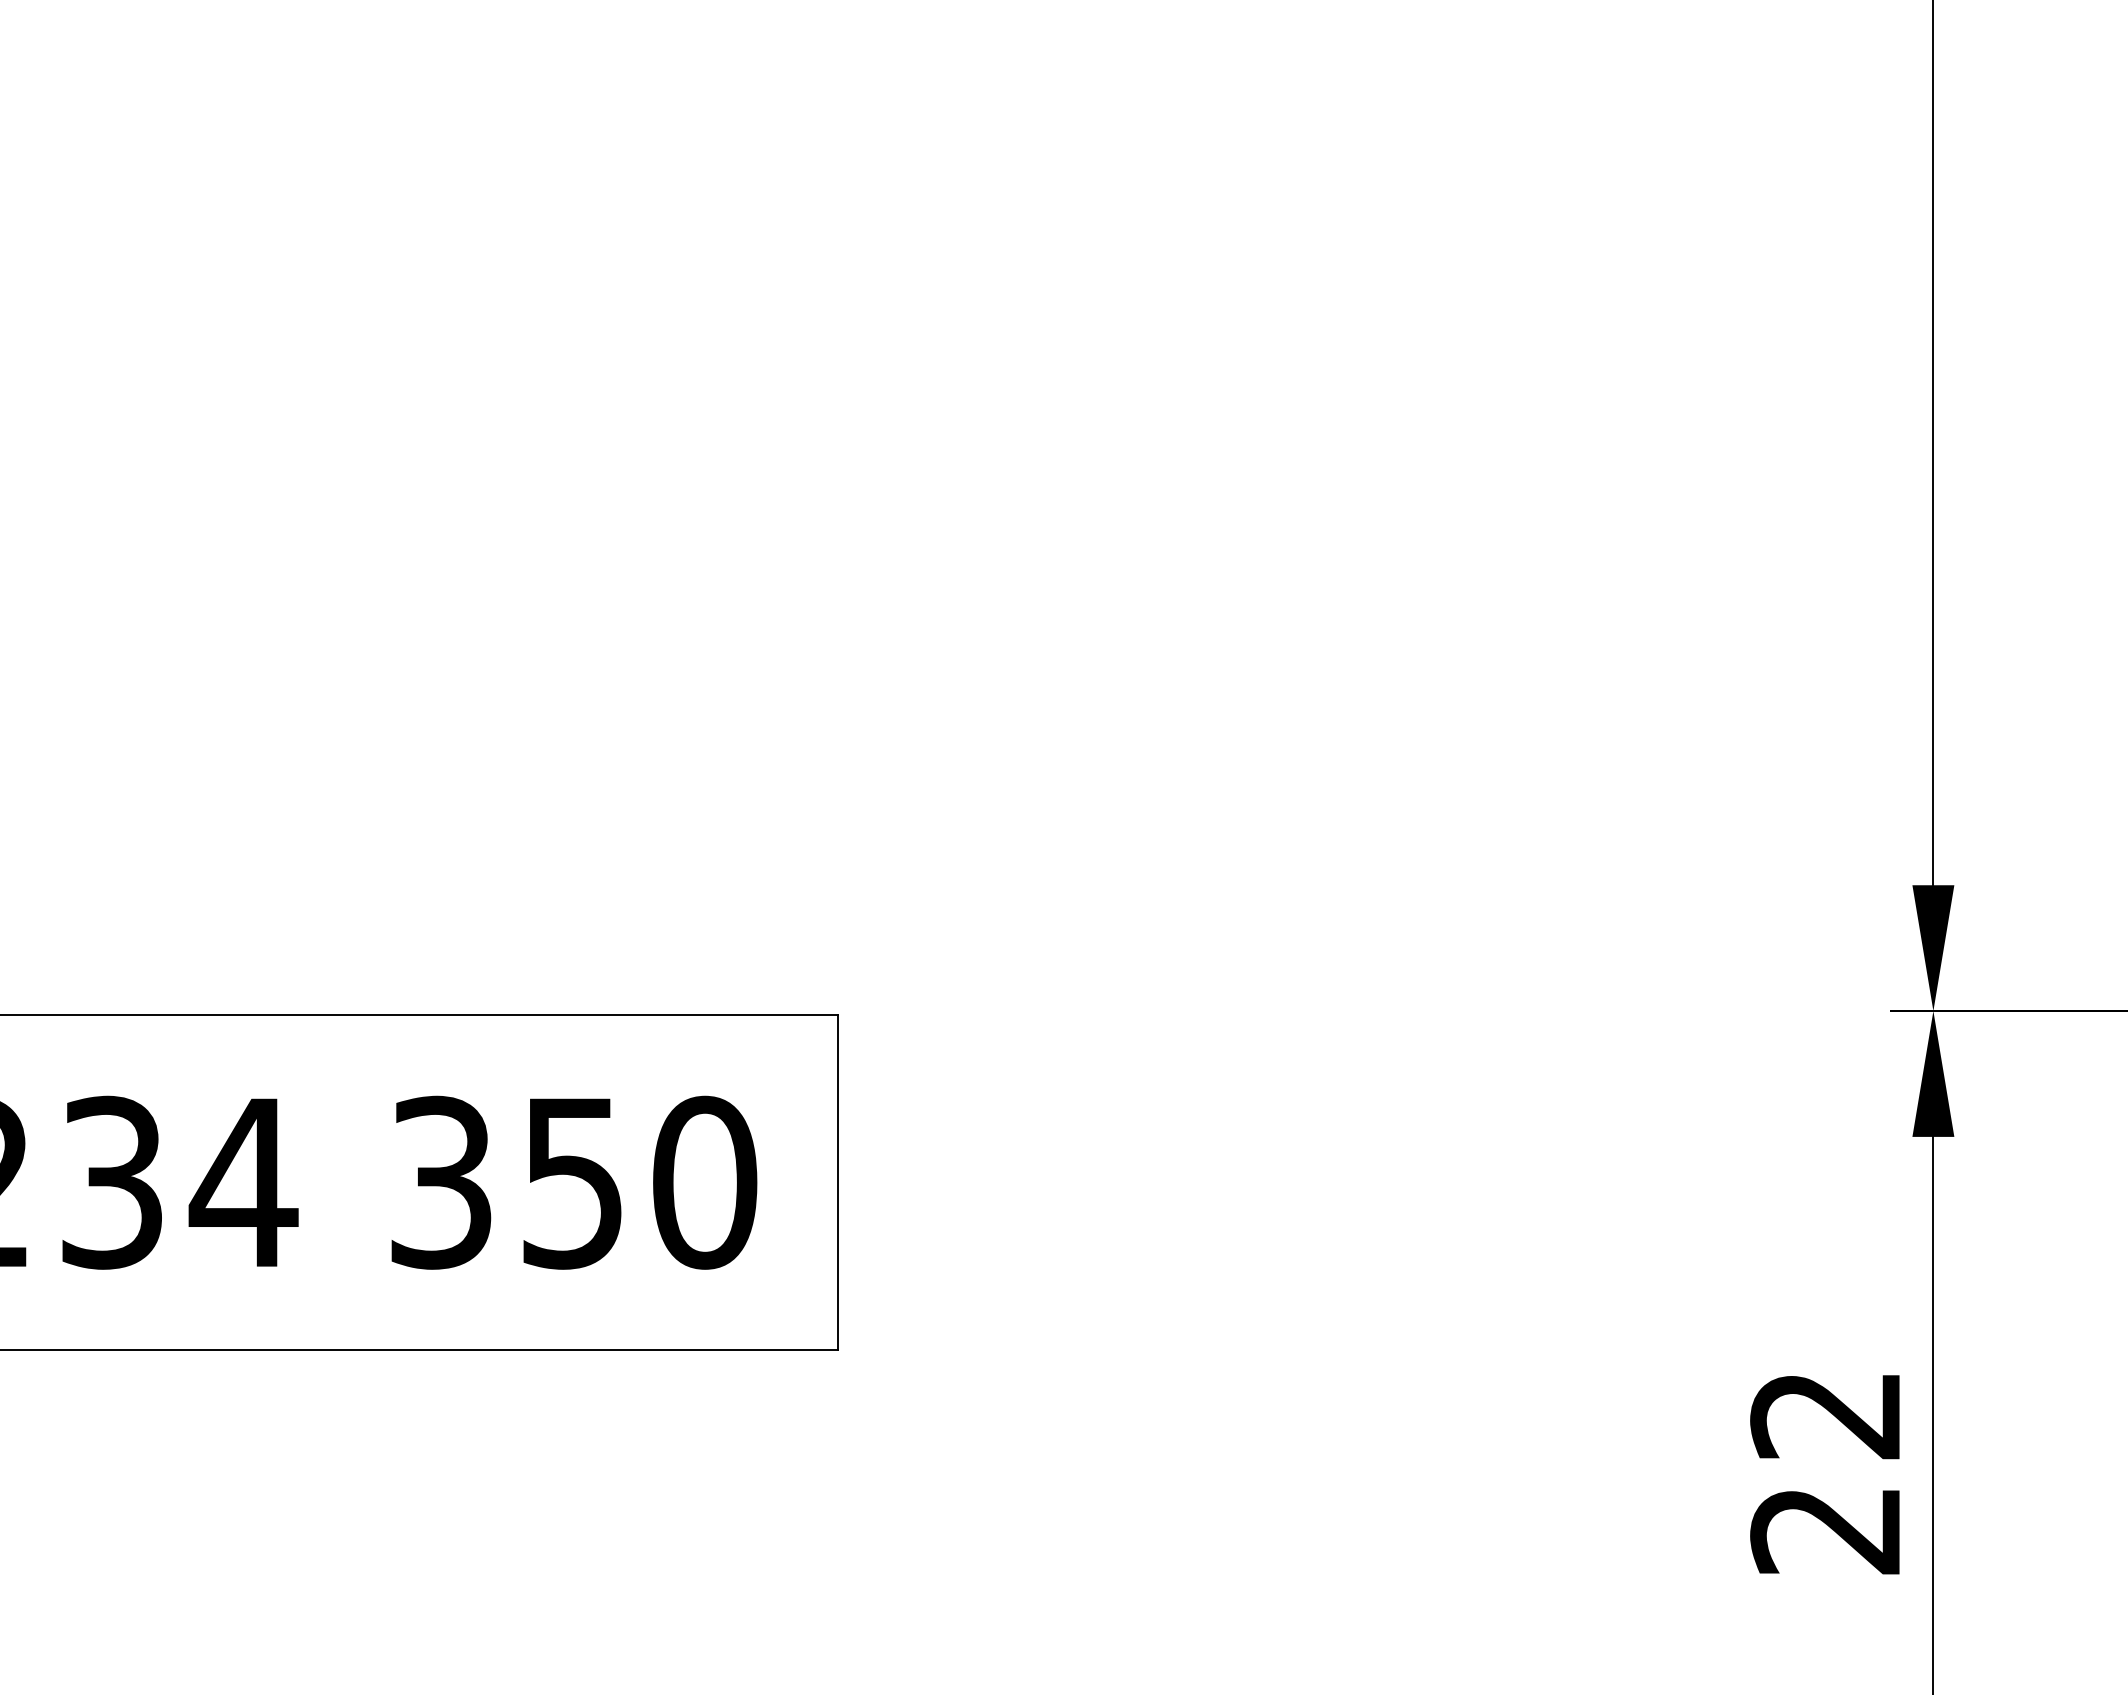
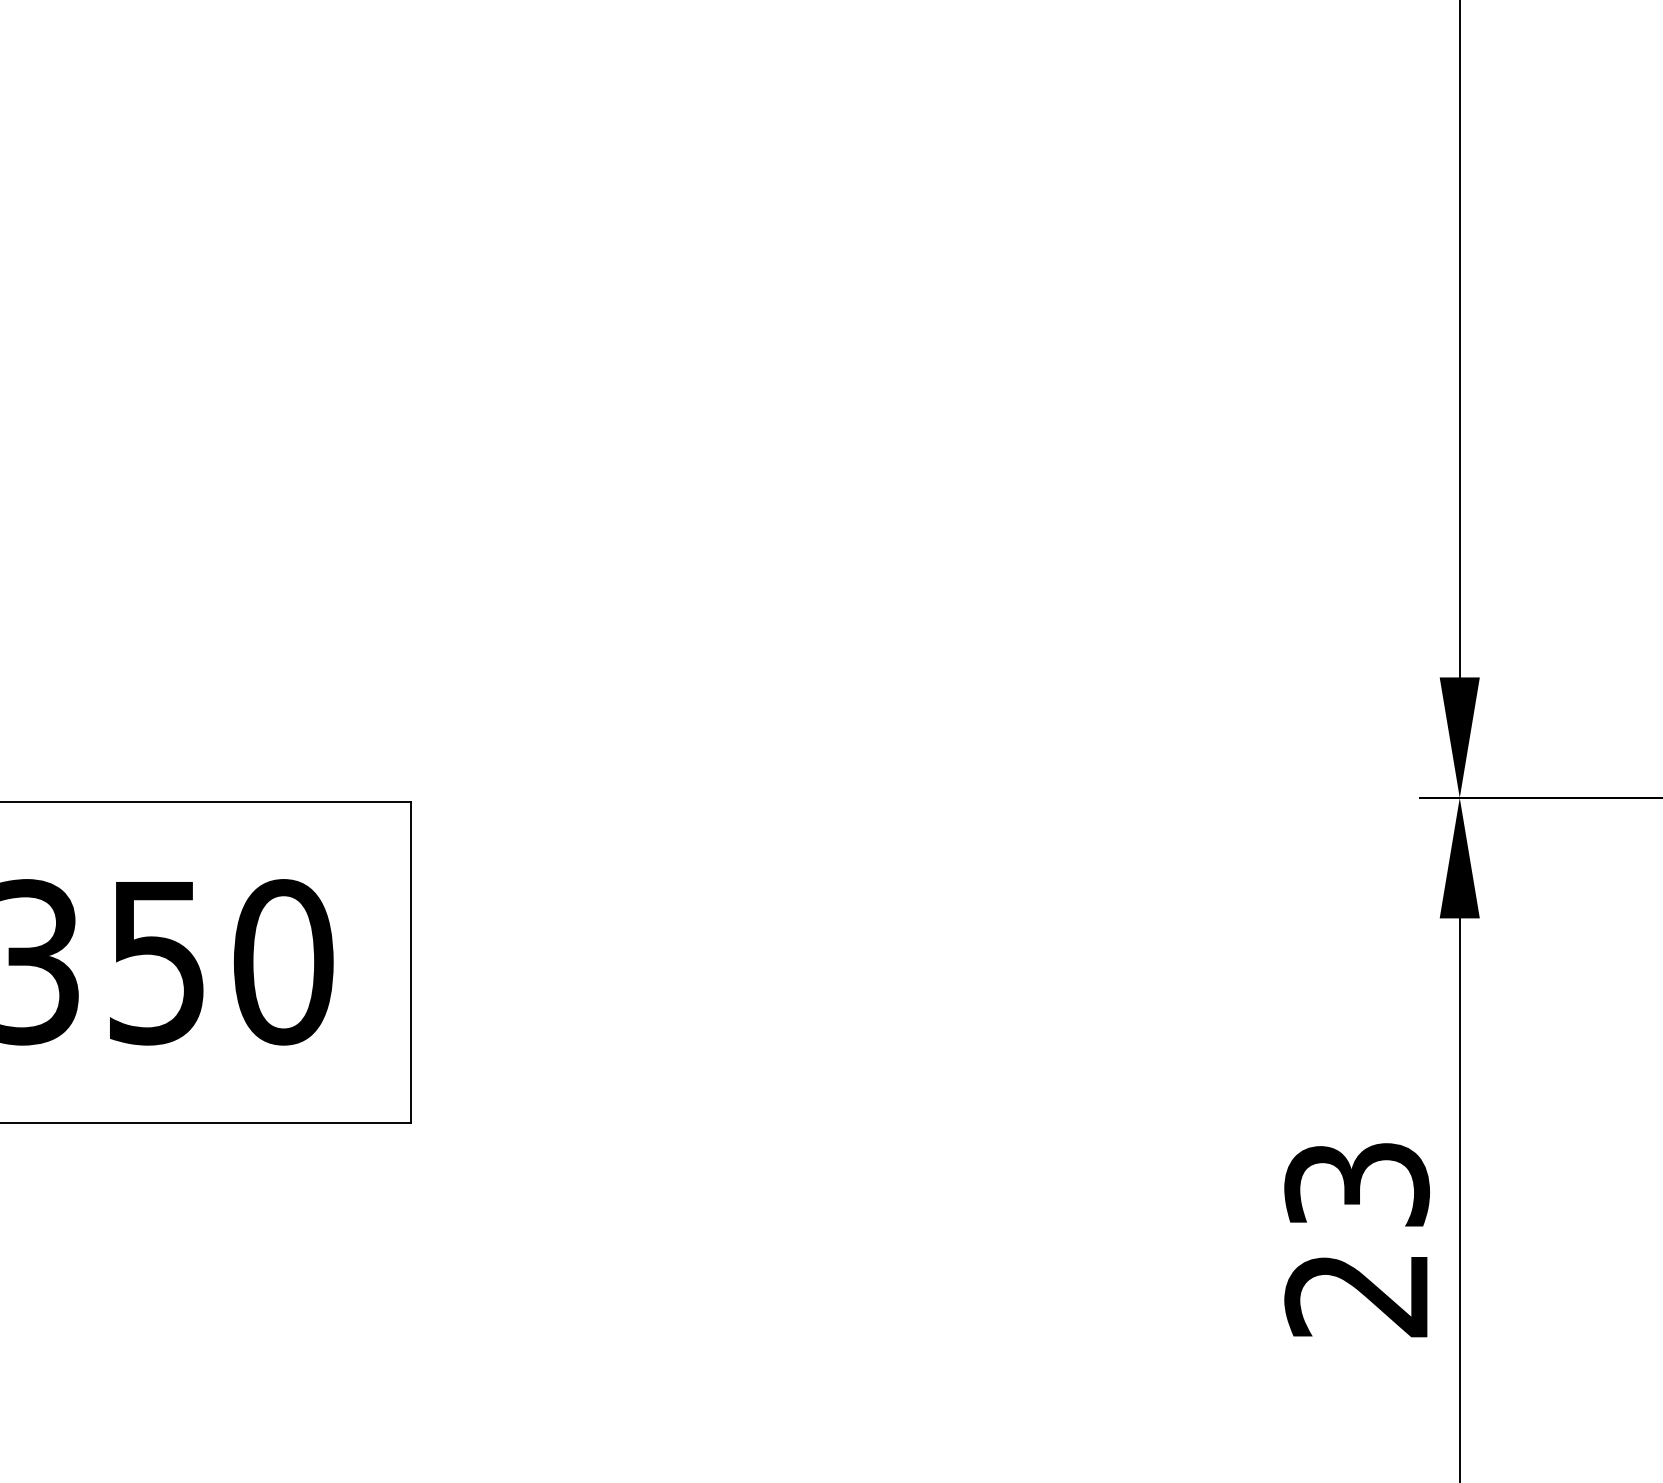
text: (1826, 1415) -> (1357, 1185), 22 -> 23

